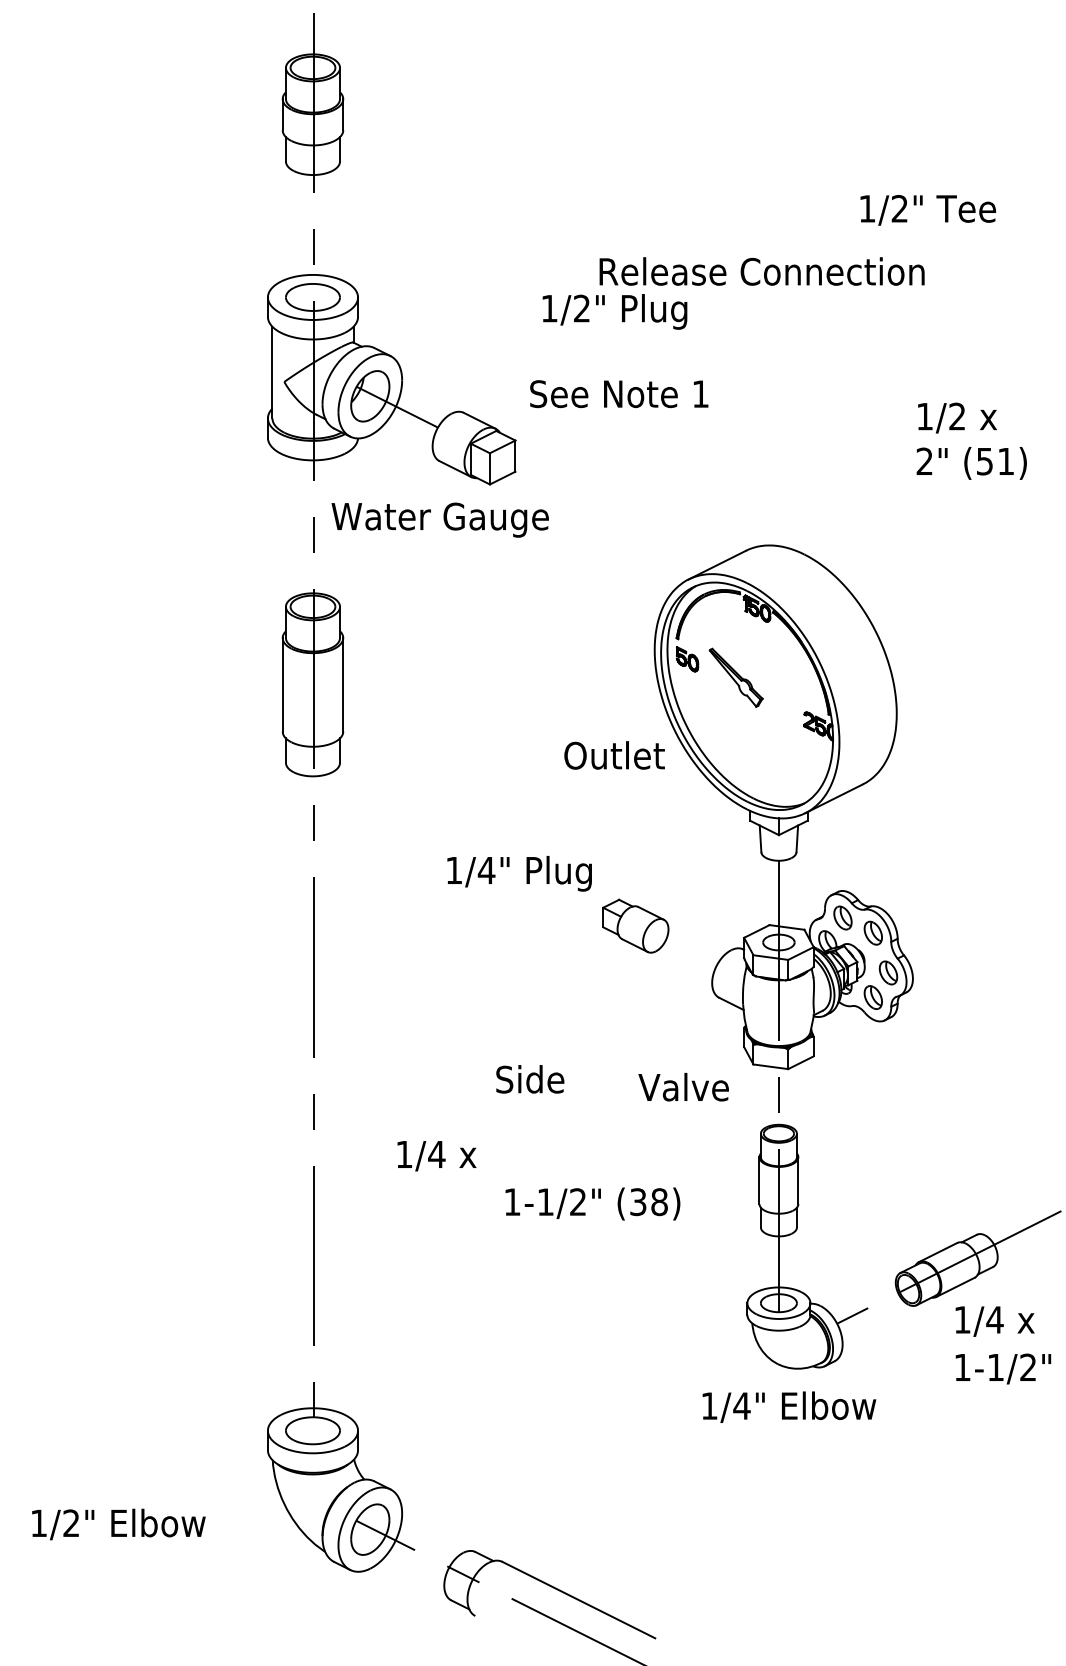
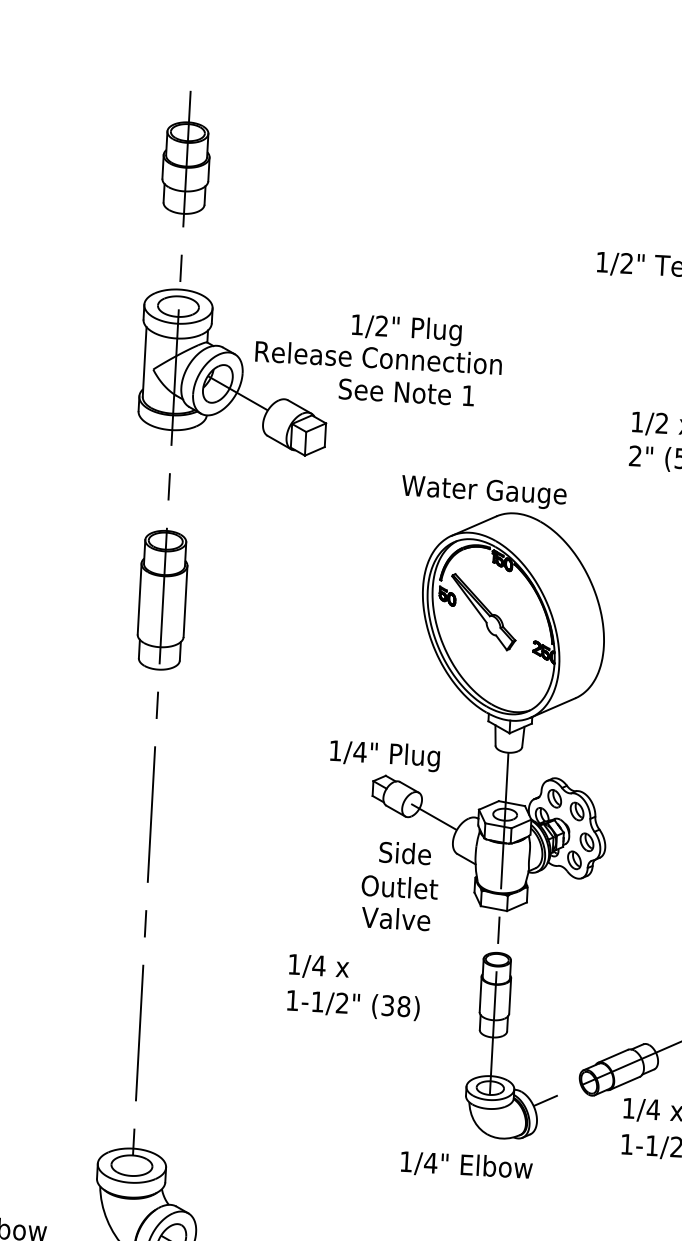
text: (761, 271) -> (378, 357), moved
text: (439, 519) -> (483, 491), moved
part: (736, 677) -> (483, 612), size x1.67
text: (614, 755) -> (399, 887), moved
text: (519, 873) -> (384, 755), moved
line: (685, 950) -> (434, 816), added
text: (530, 1079) -> (405, 853), moved
text: (683, 1087) -> (395, 919), moved
text: (436, 1156) -> (318, 967), moved
text: (789, 1406) -> (466, 1165), moved

